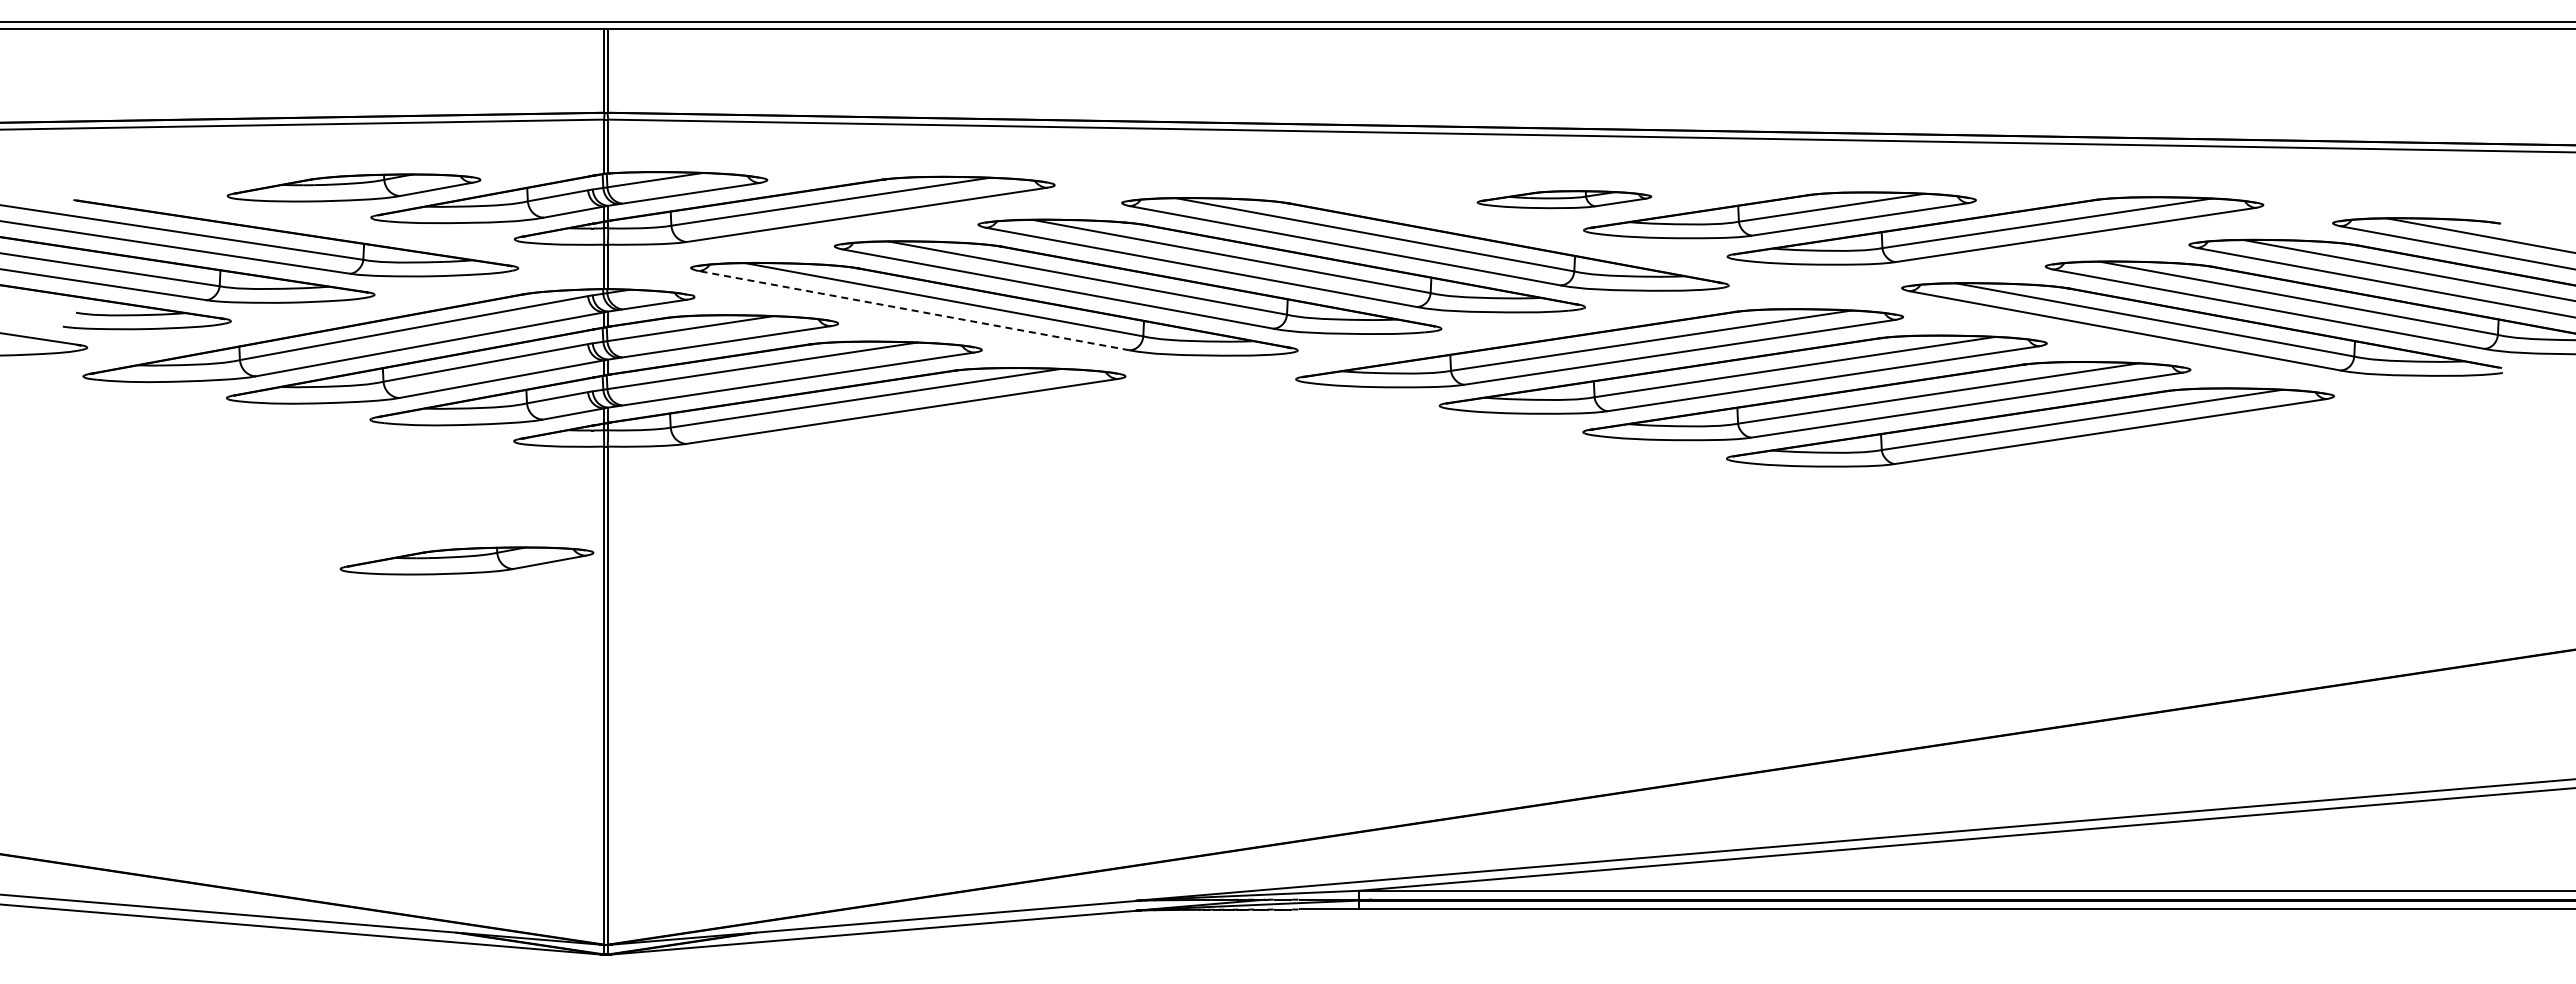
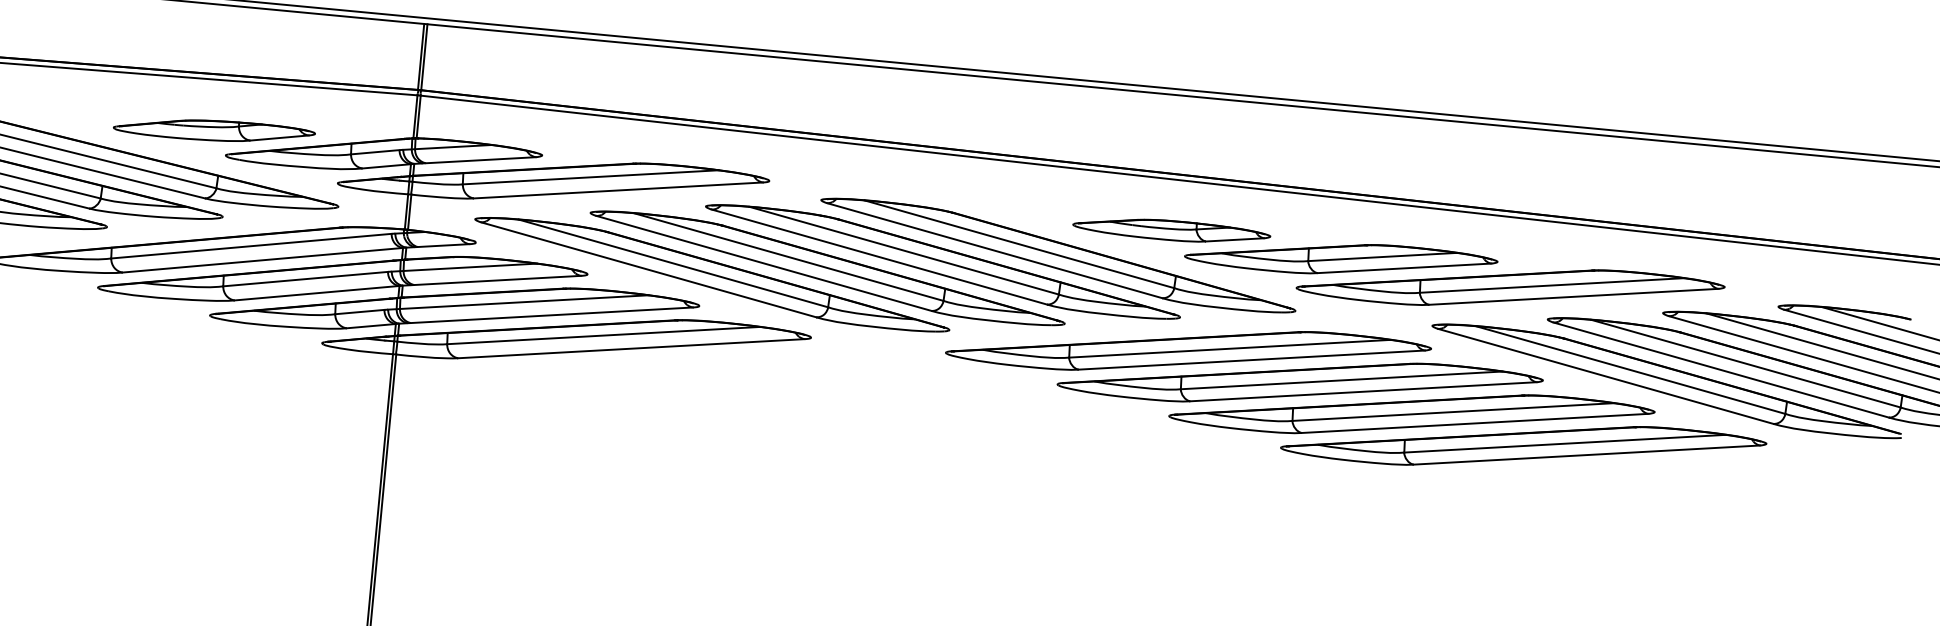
part: (1564, 199) -> (1171, 230), size x1.43
line: (913, 310) -> (648, 269), dashed -> solid
part: (466, 560) -> (275, 434), removed

